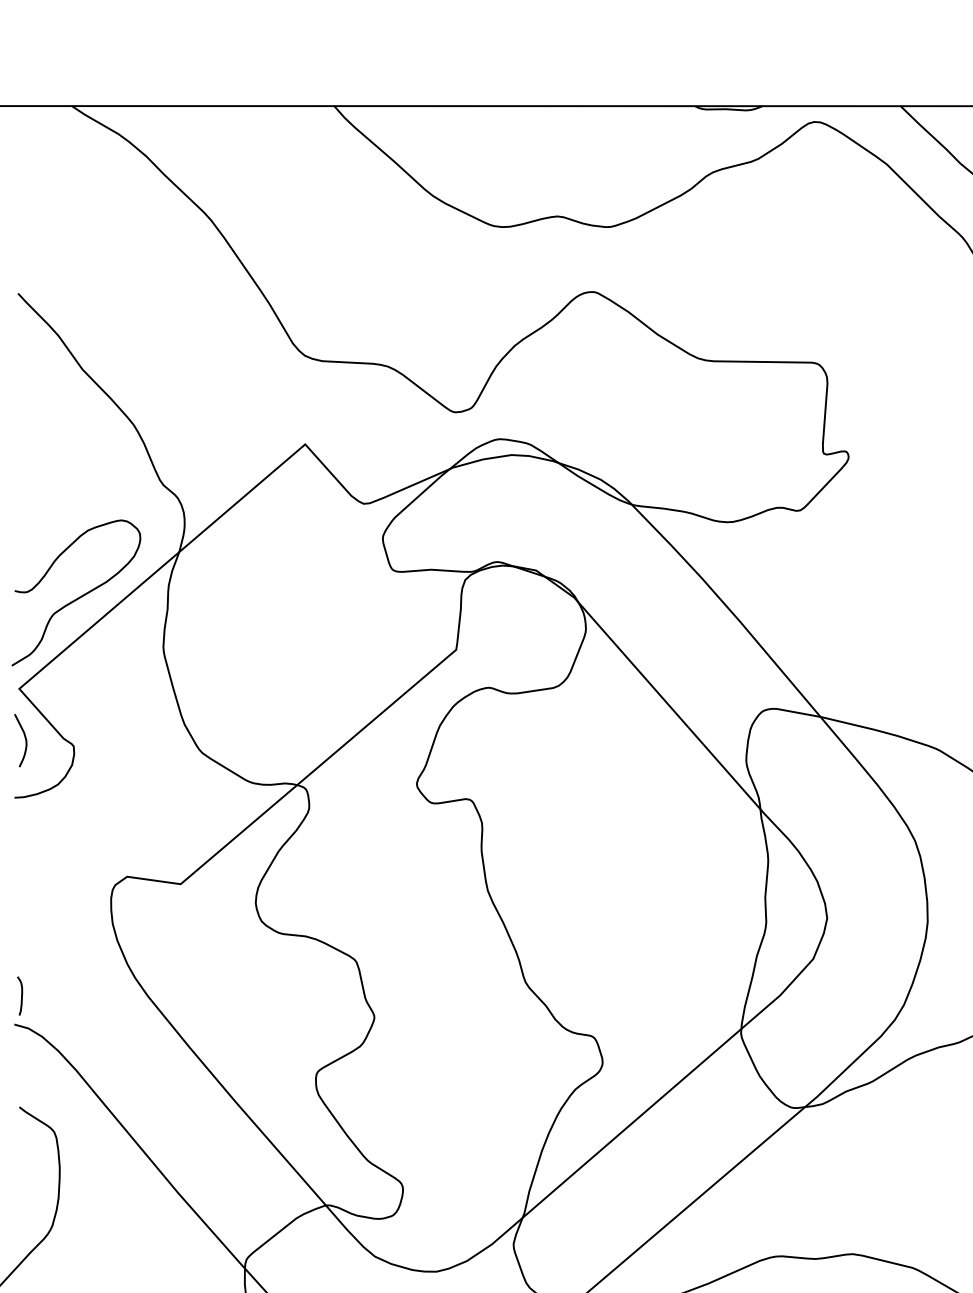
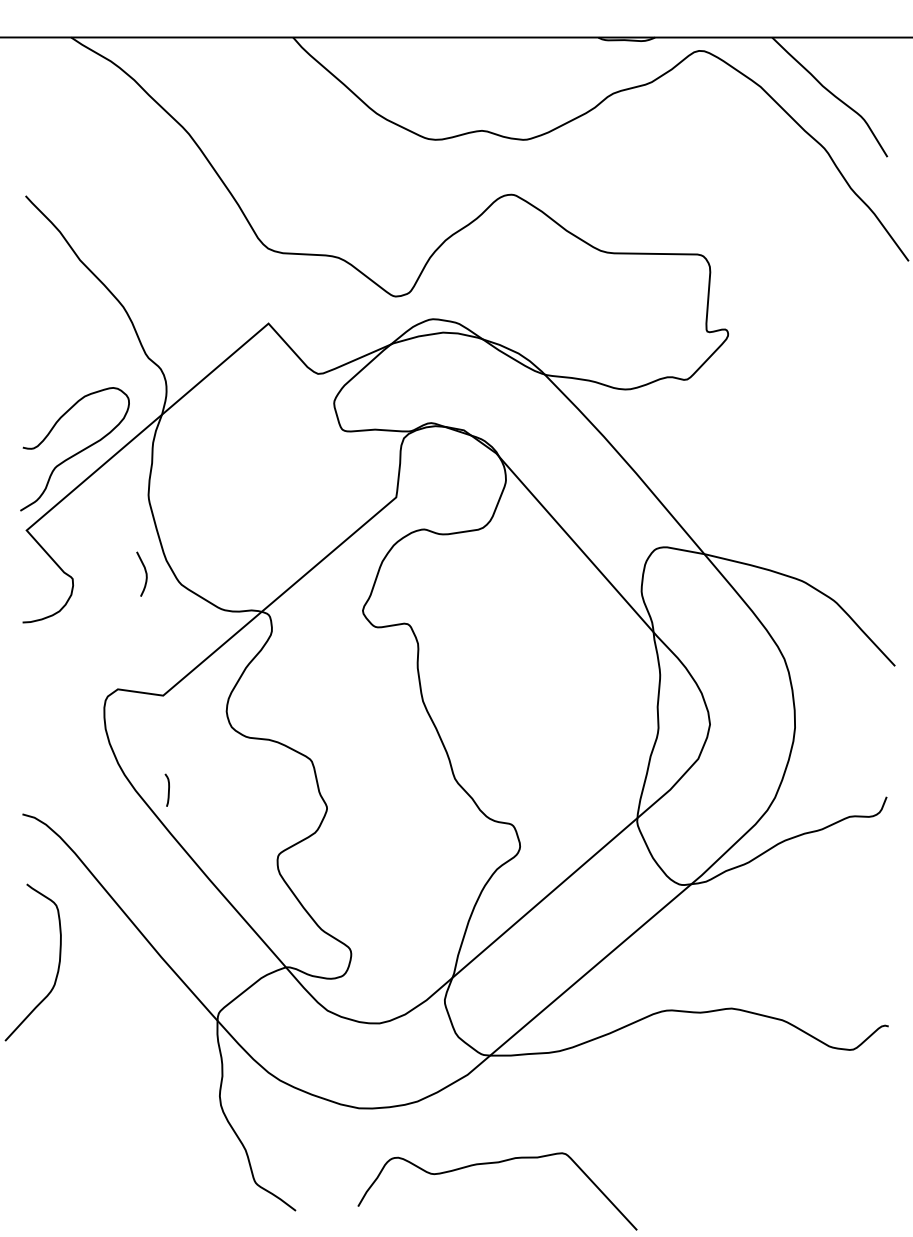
curve: (25, 739) -> (145, 573), moved
curve: (21, 995) -> (168, 789), moved

